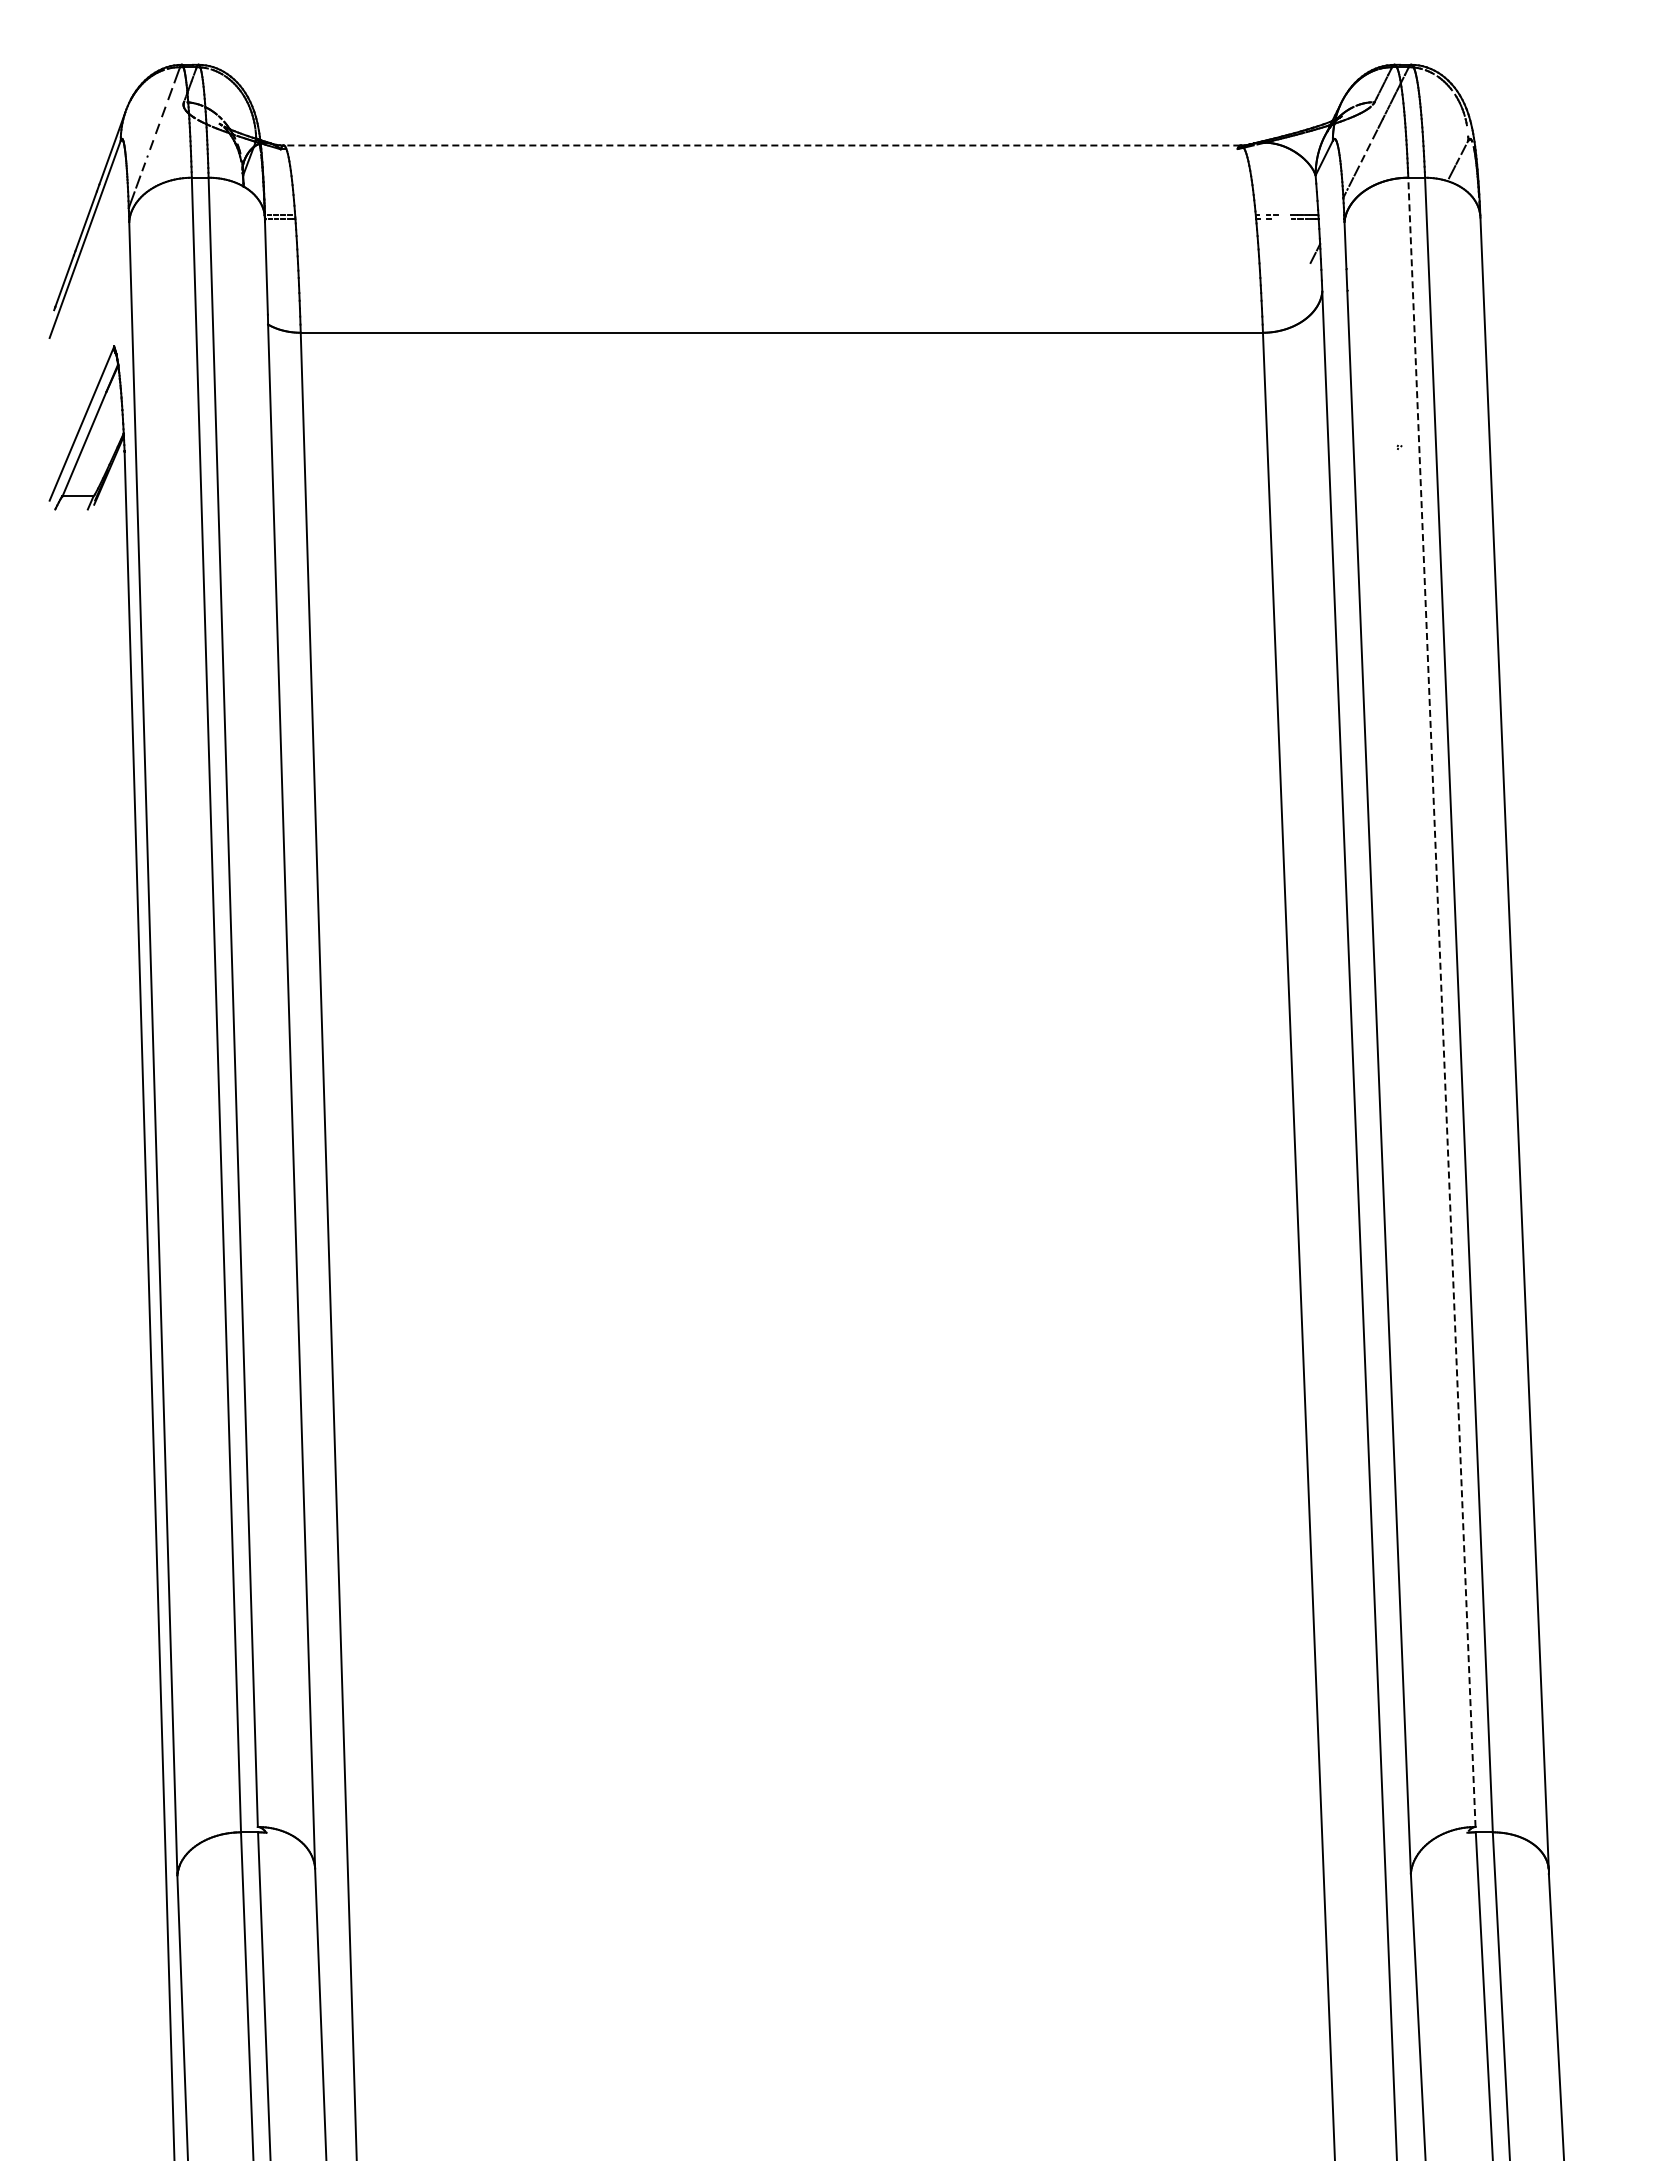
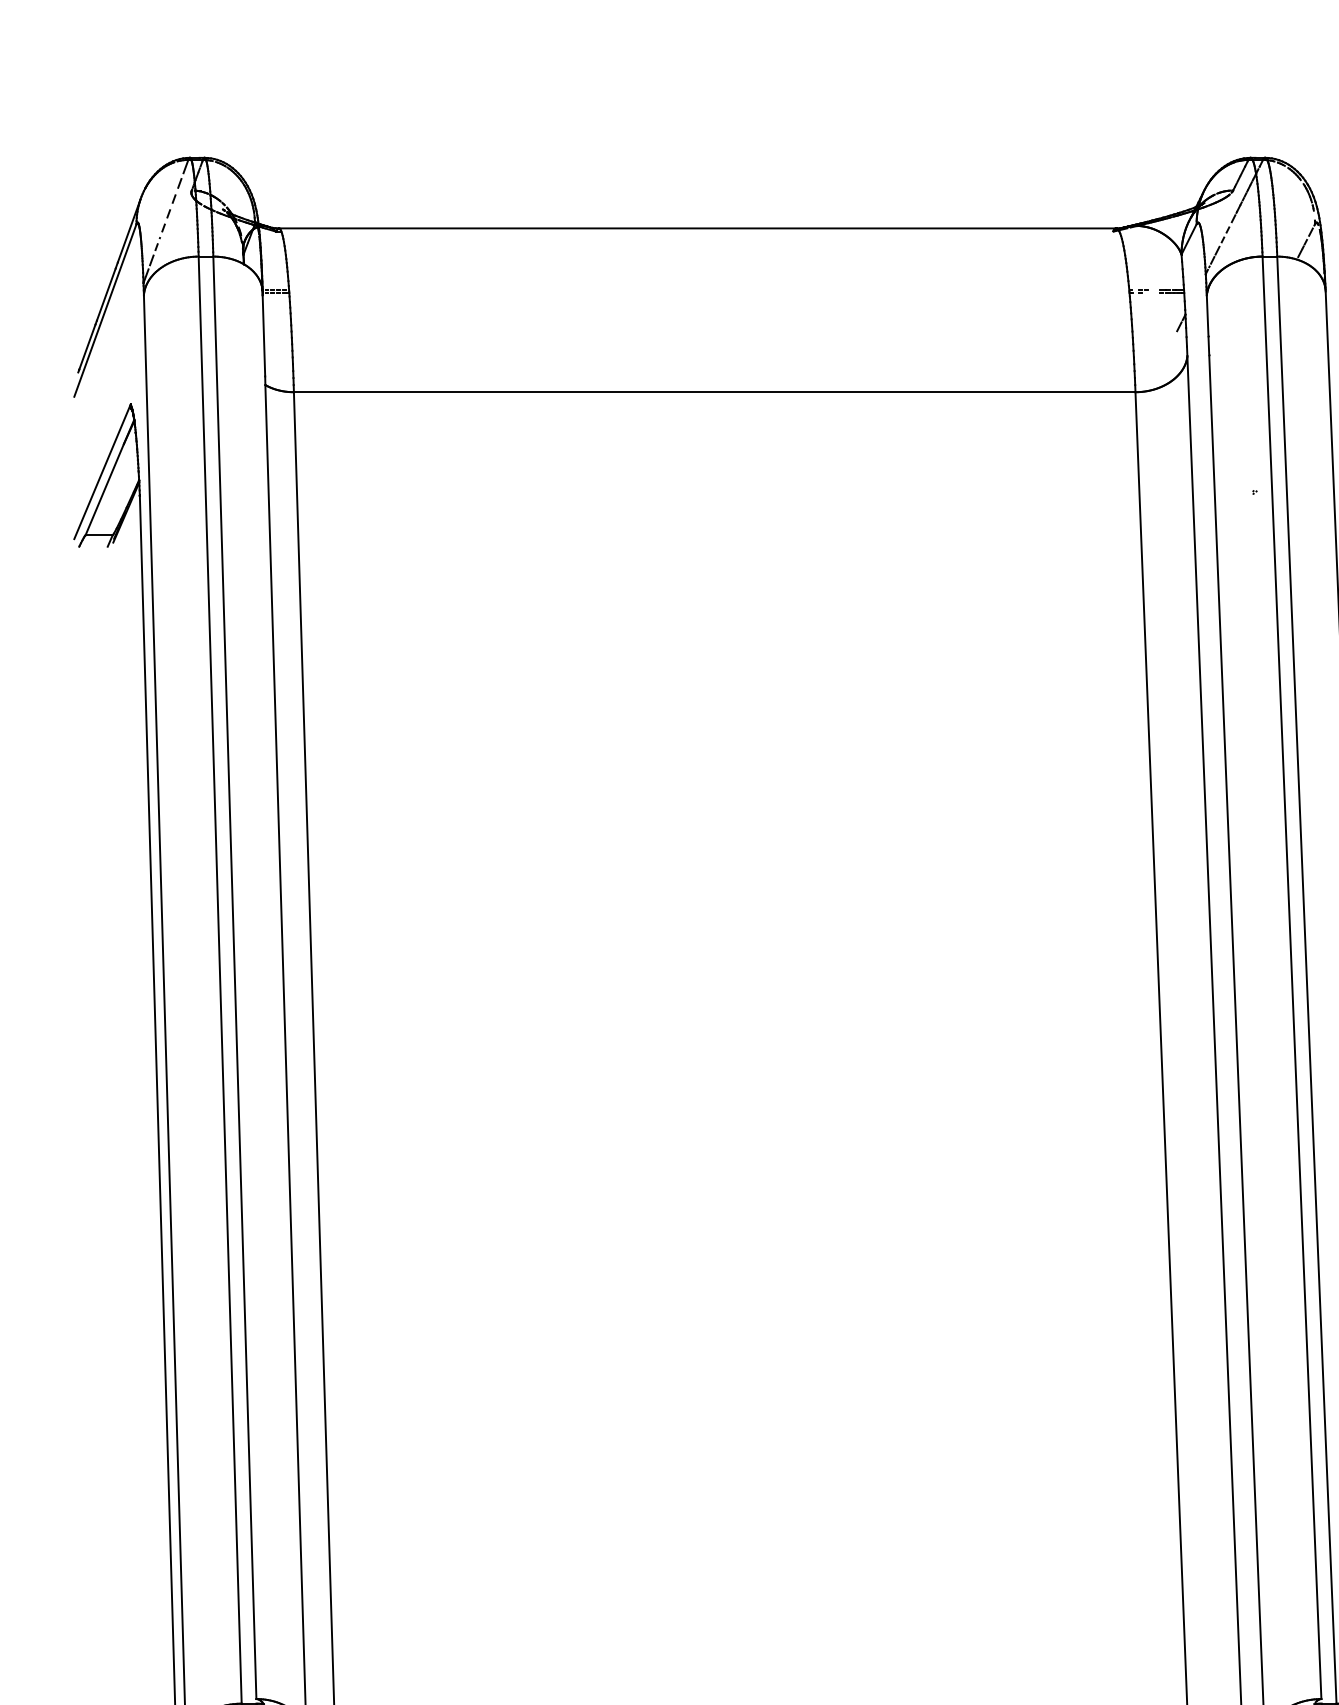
line: (761, 145) -> (696, 228), dashed -> solid
line: (1441, 1001) -> (1291, 977), dashed -> solid

